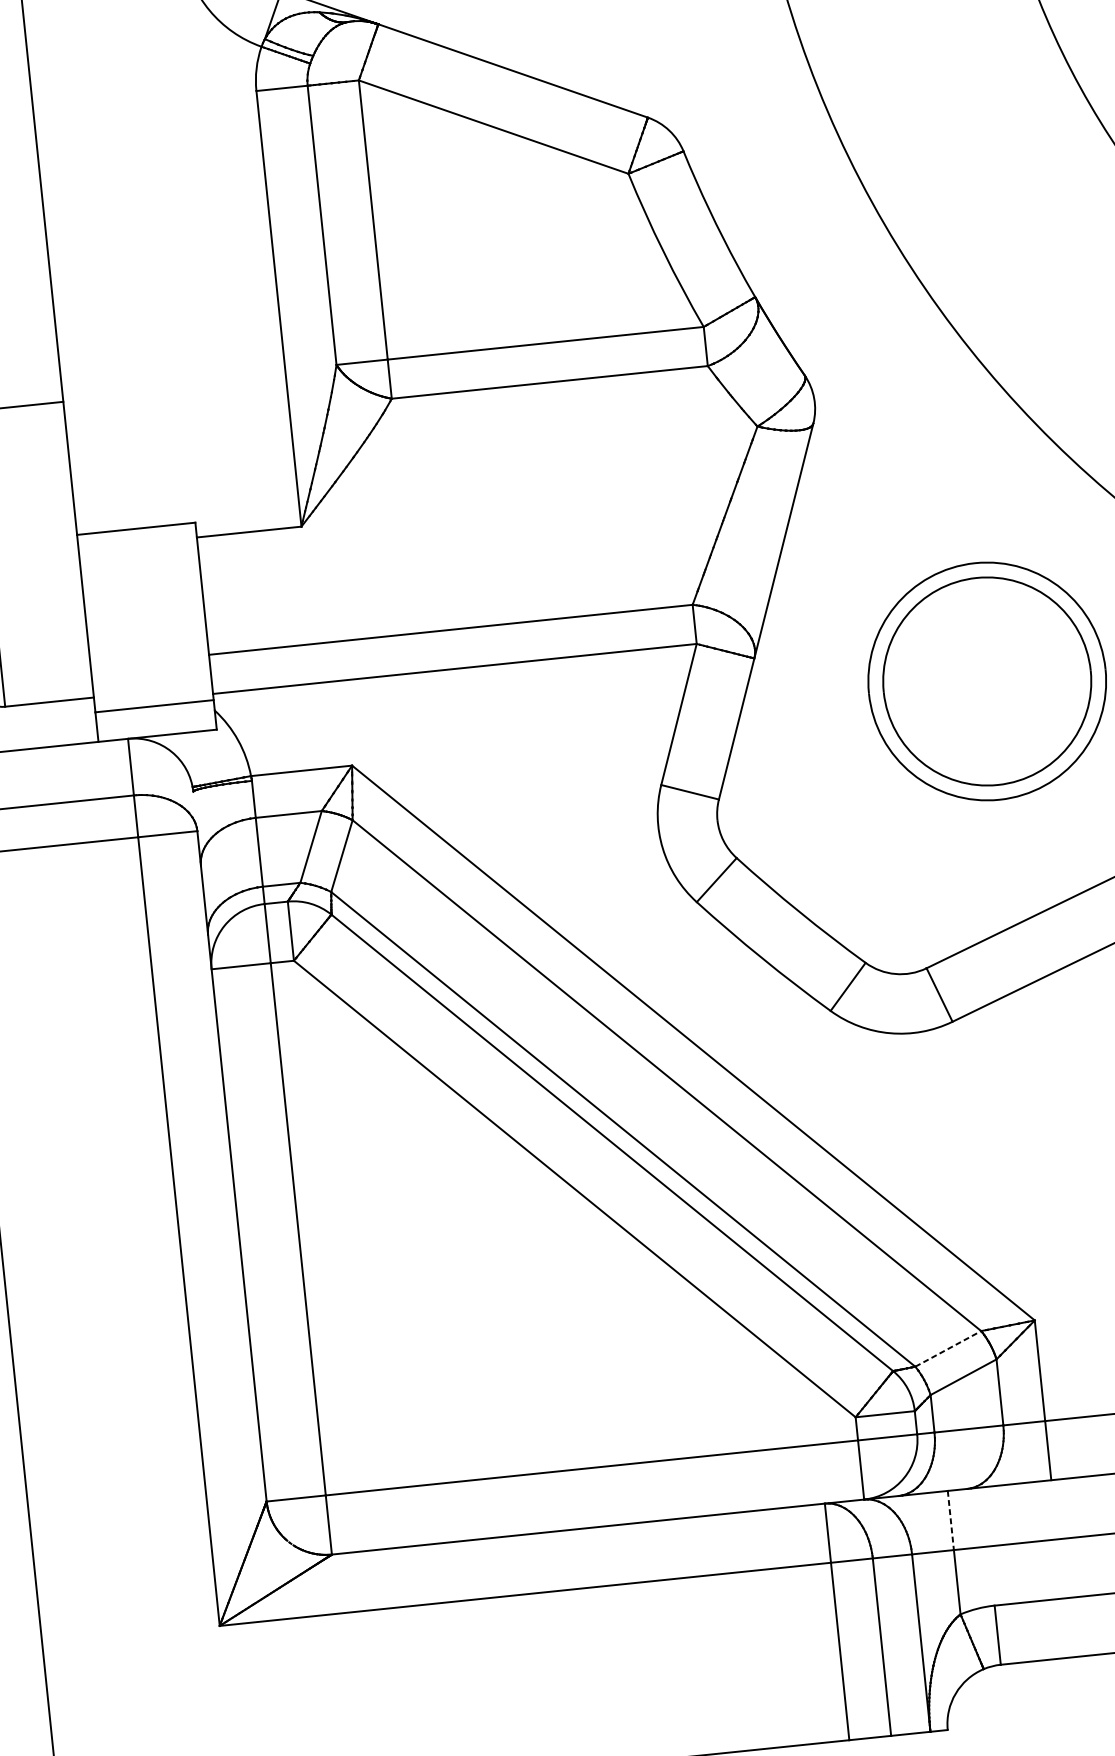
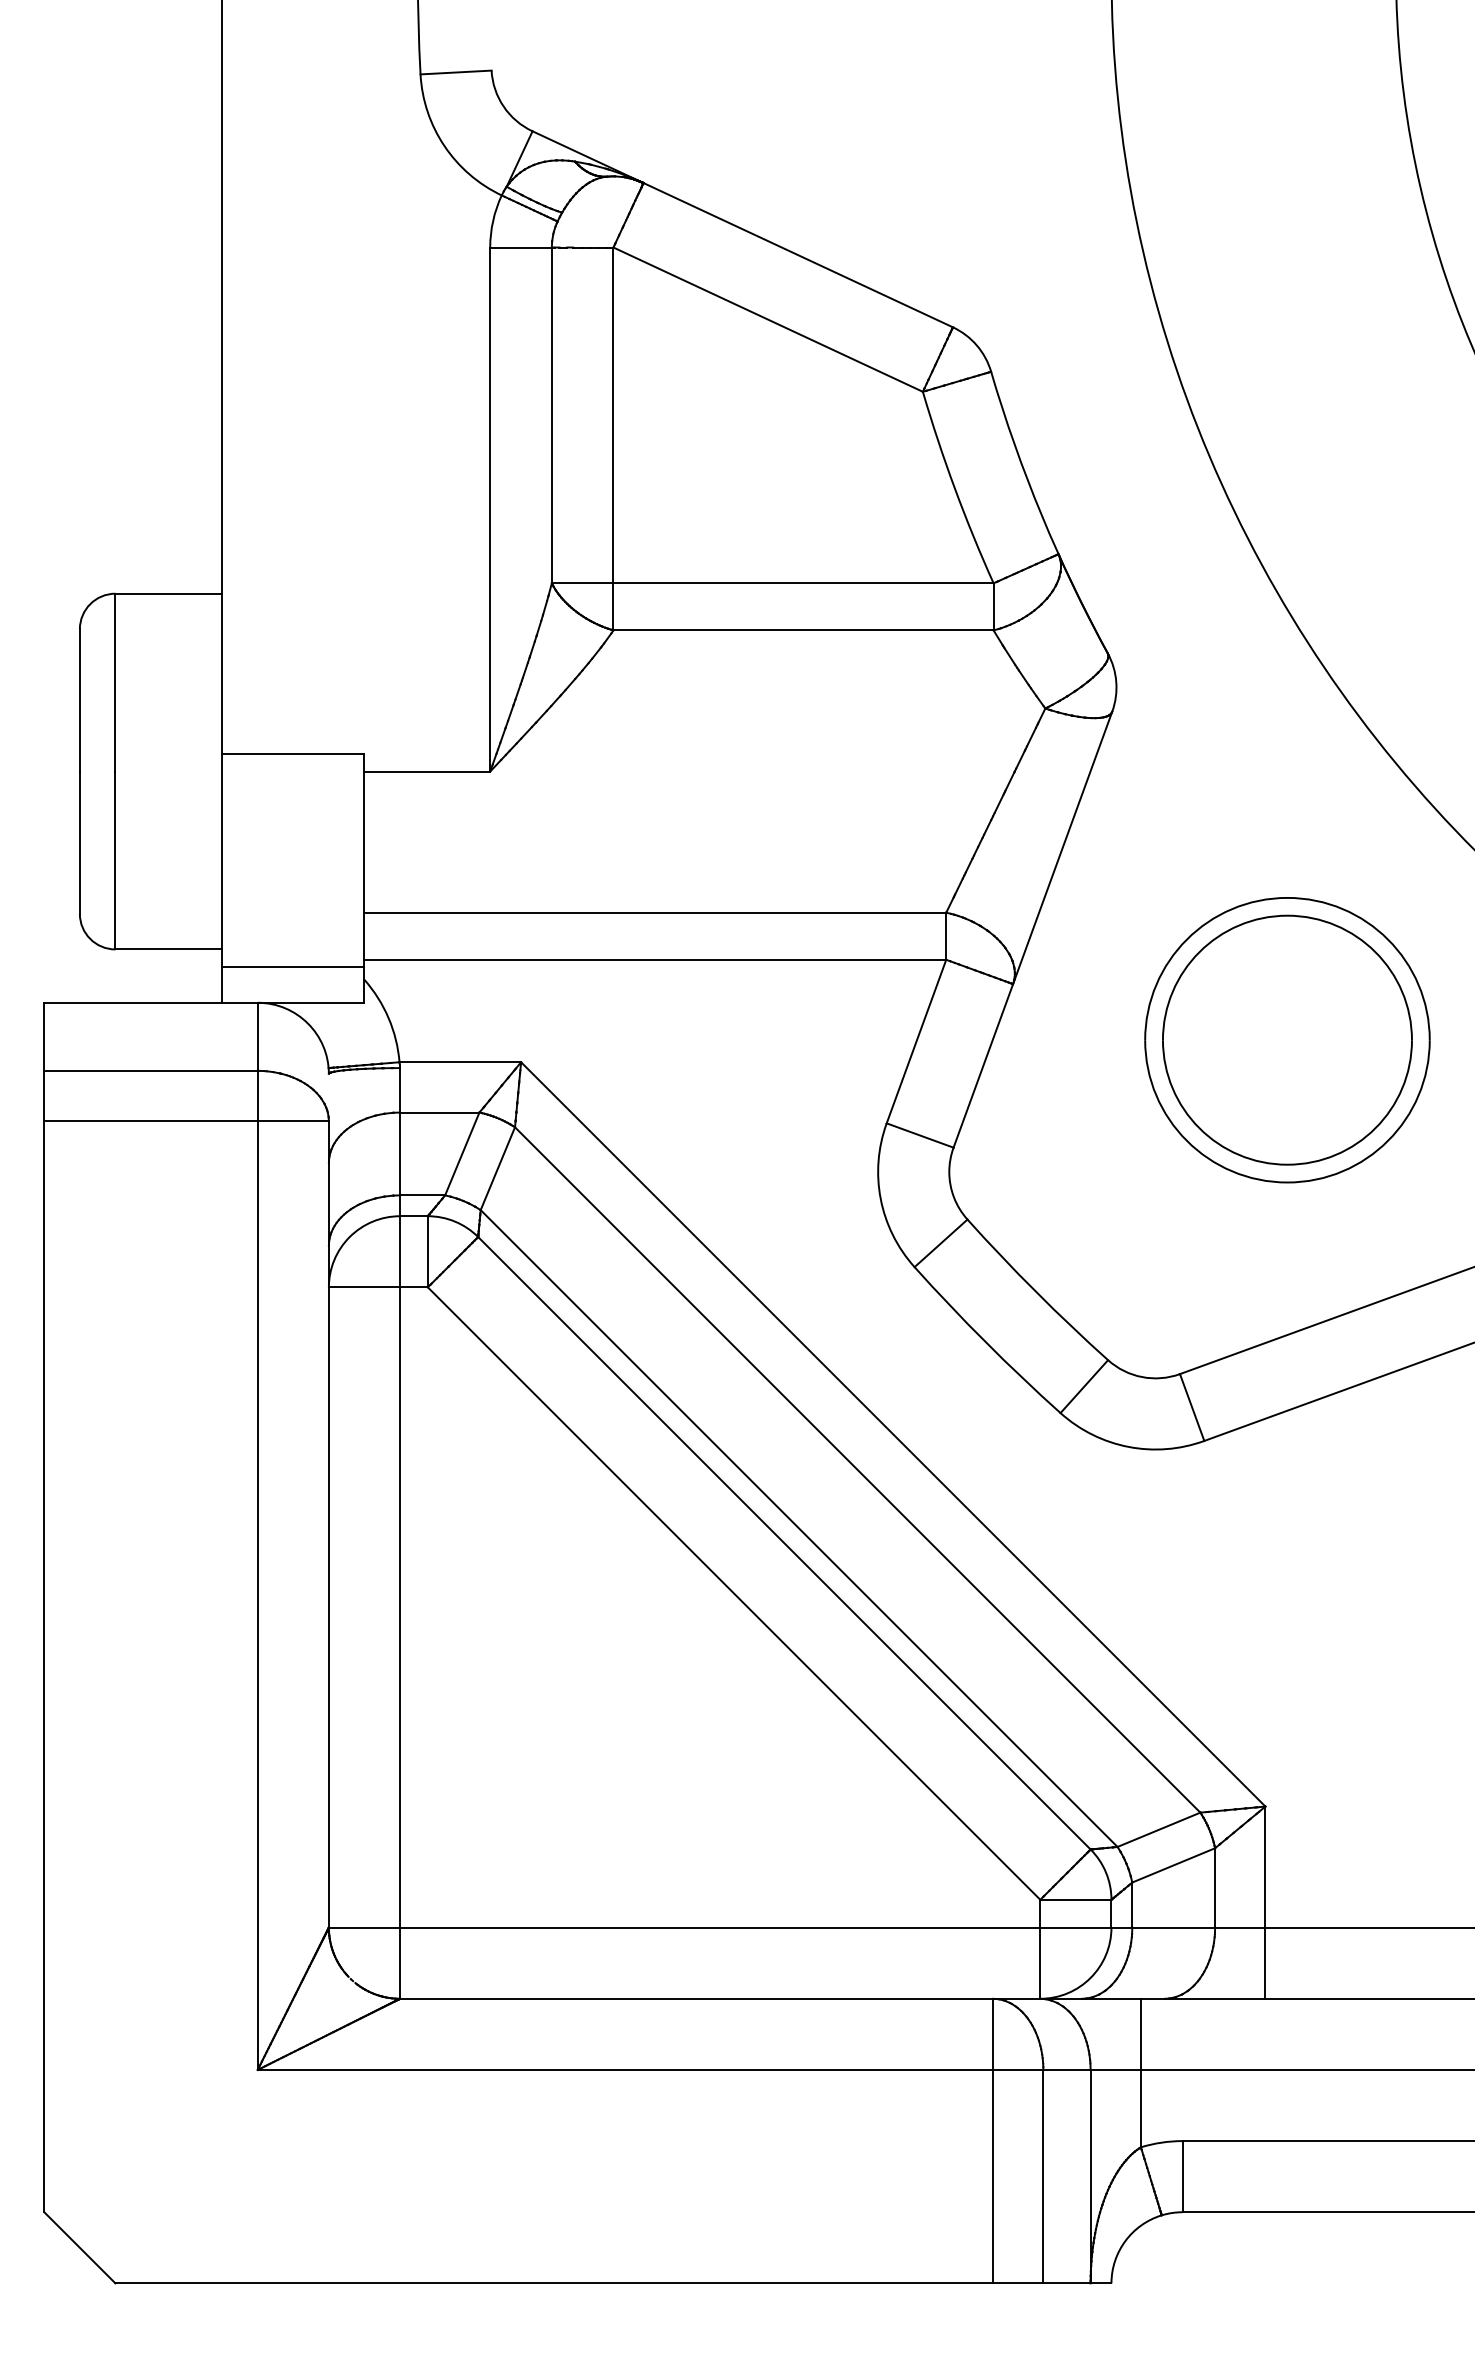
line: (947, 1348) -> (1158, 1829), dashed -> solid
line: (950, 1520) -> (1140, 2034), dashed -> solid

